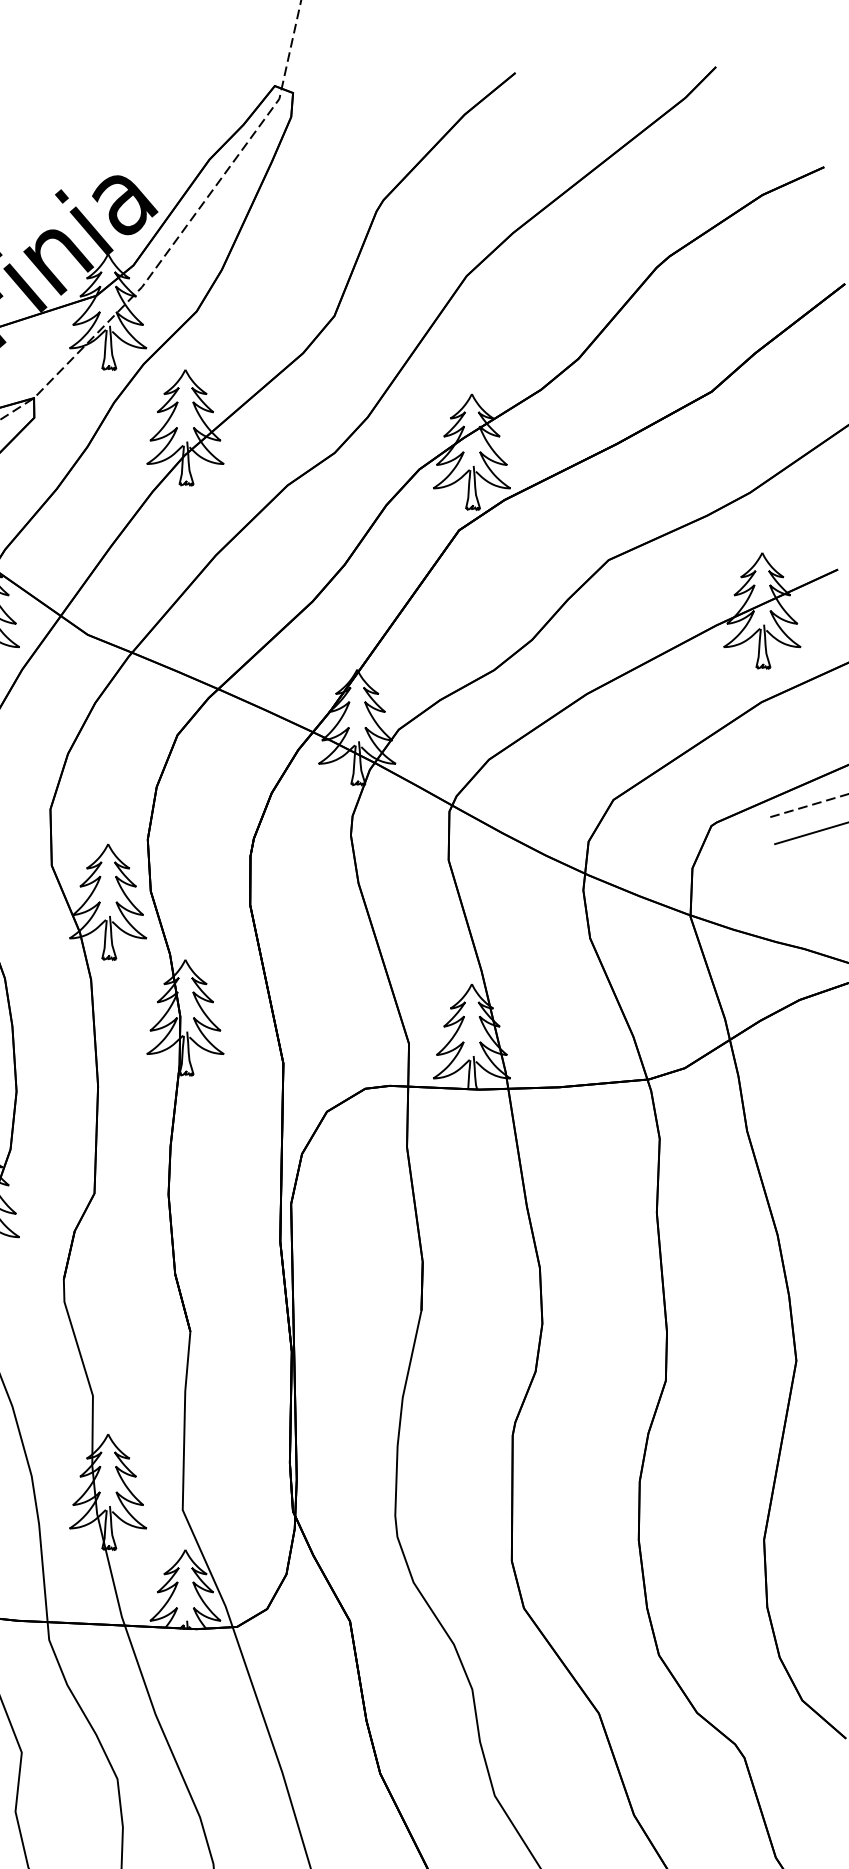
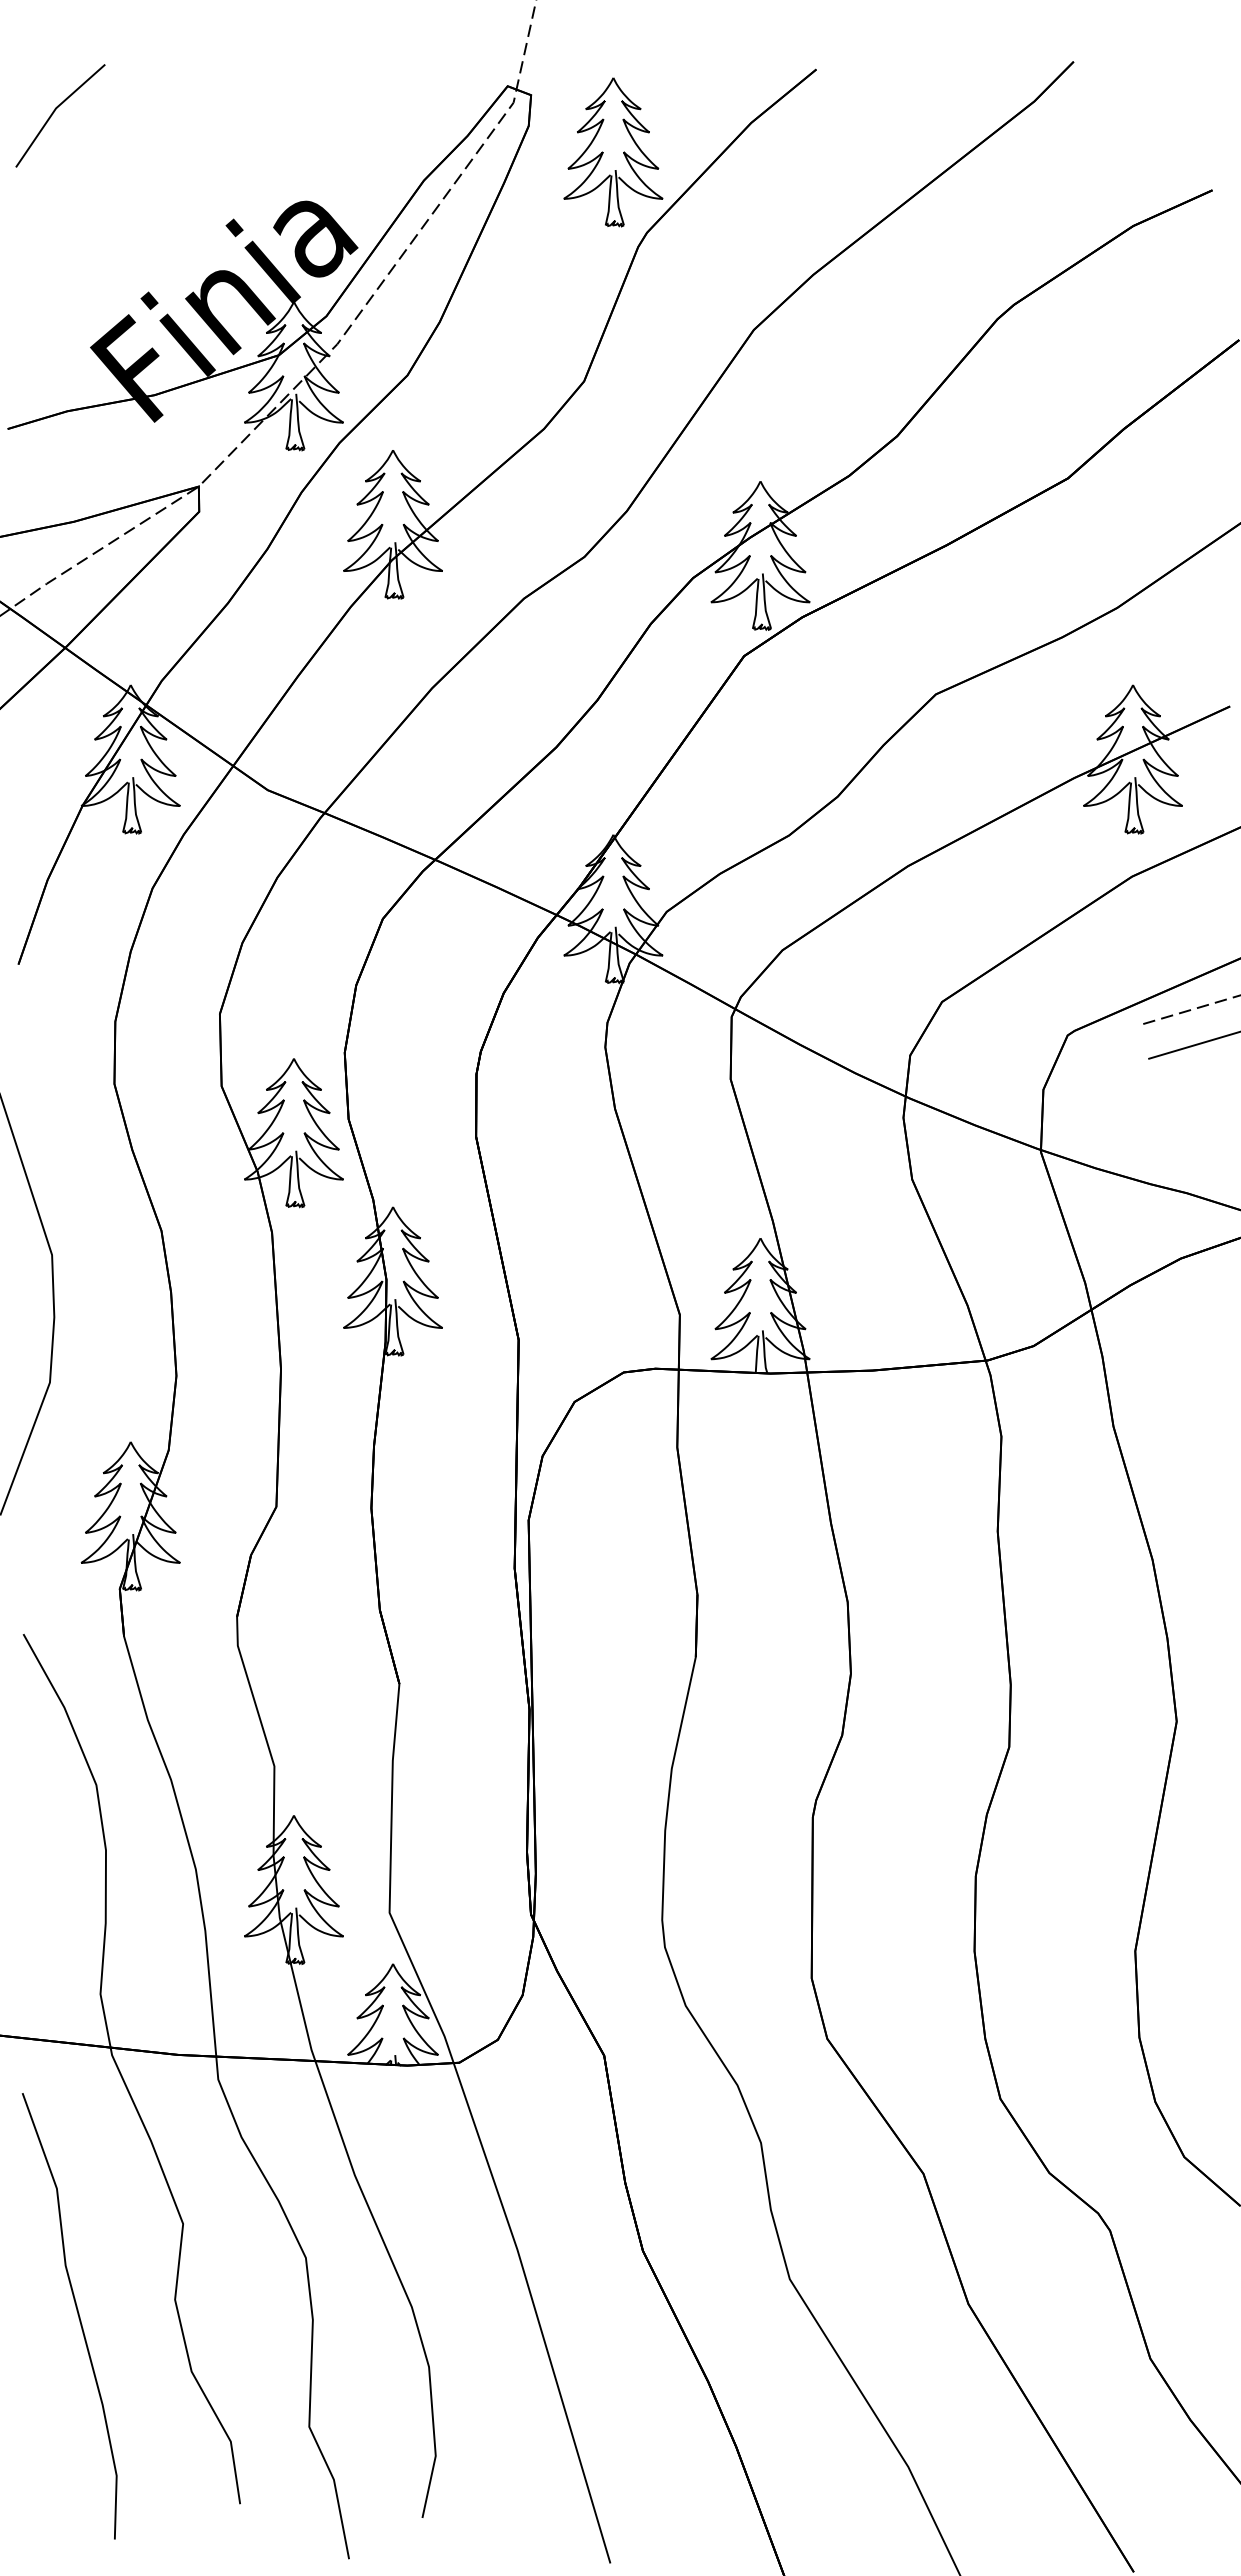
part: (357, 137) -> (613, 152), added

